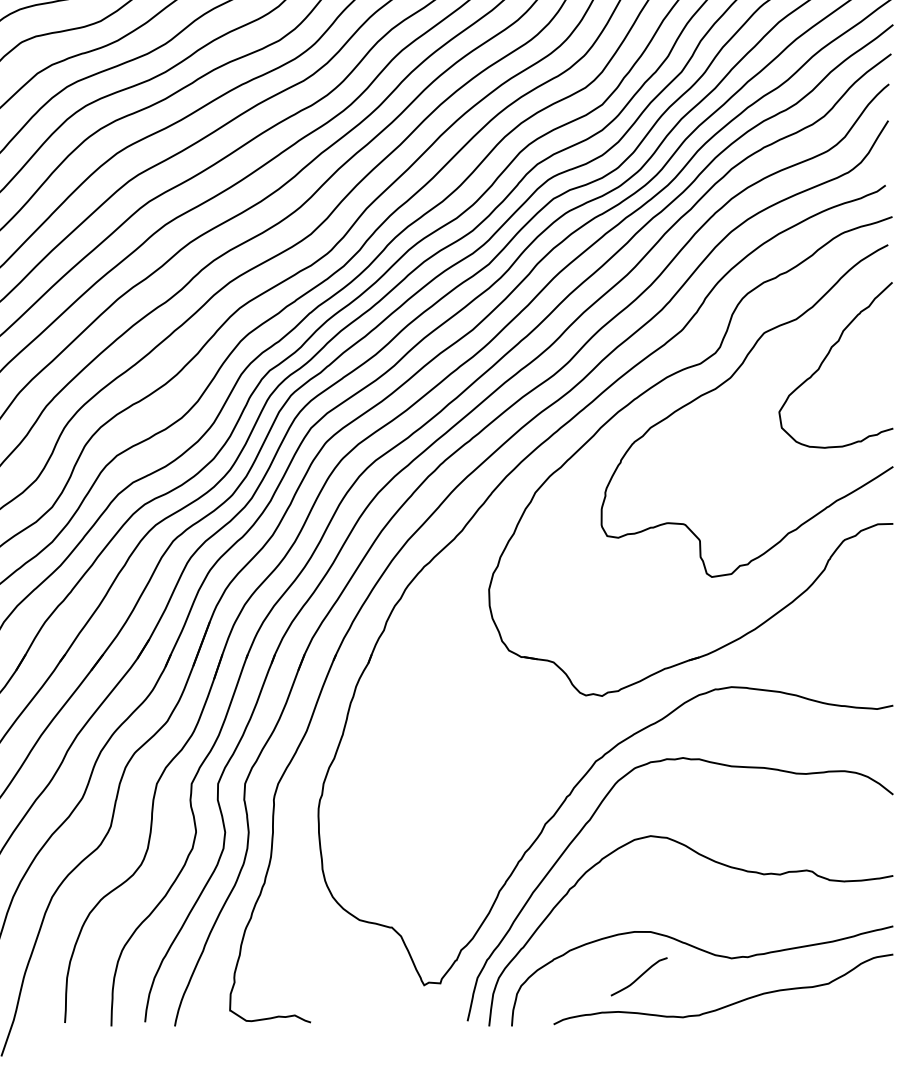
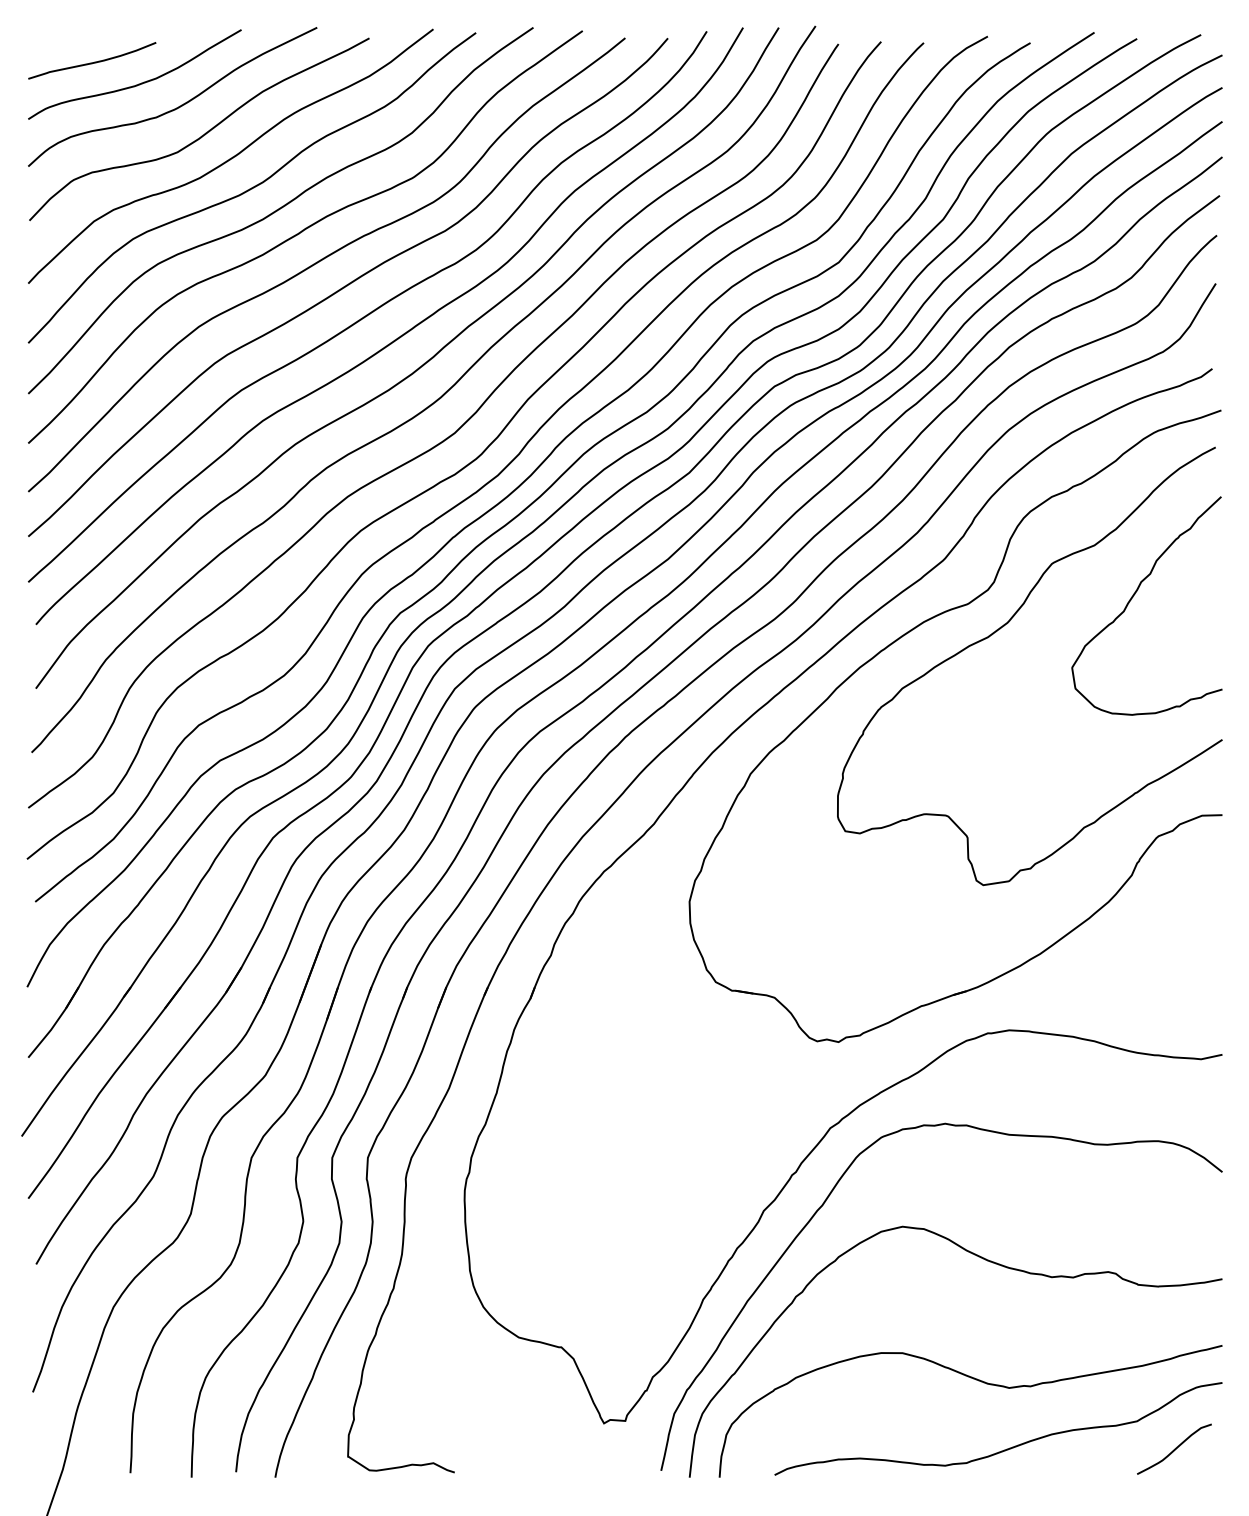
curve: (639, 976) -> (1174, 1448), moved

